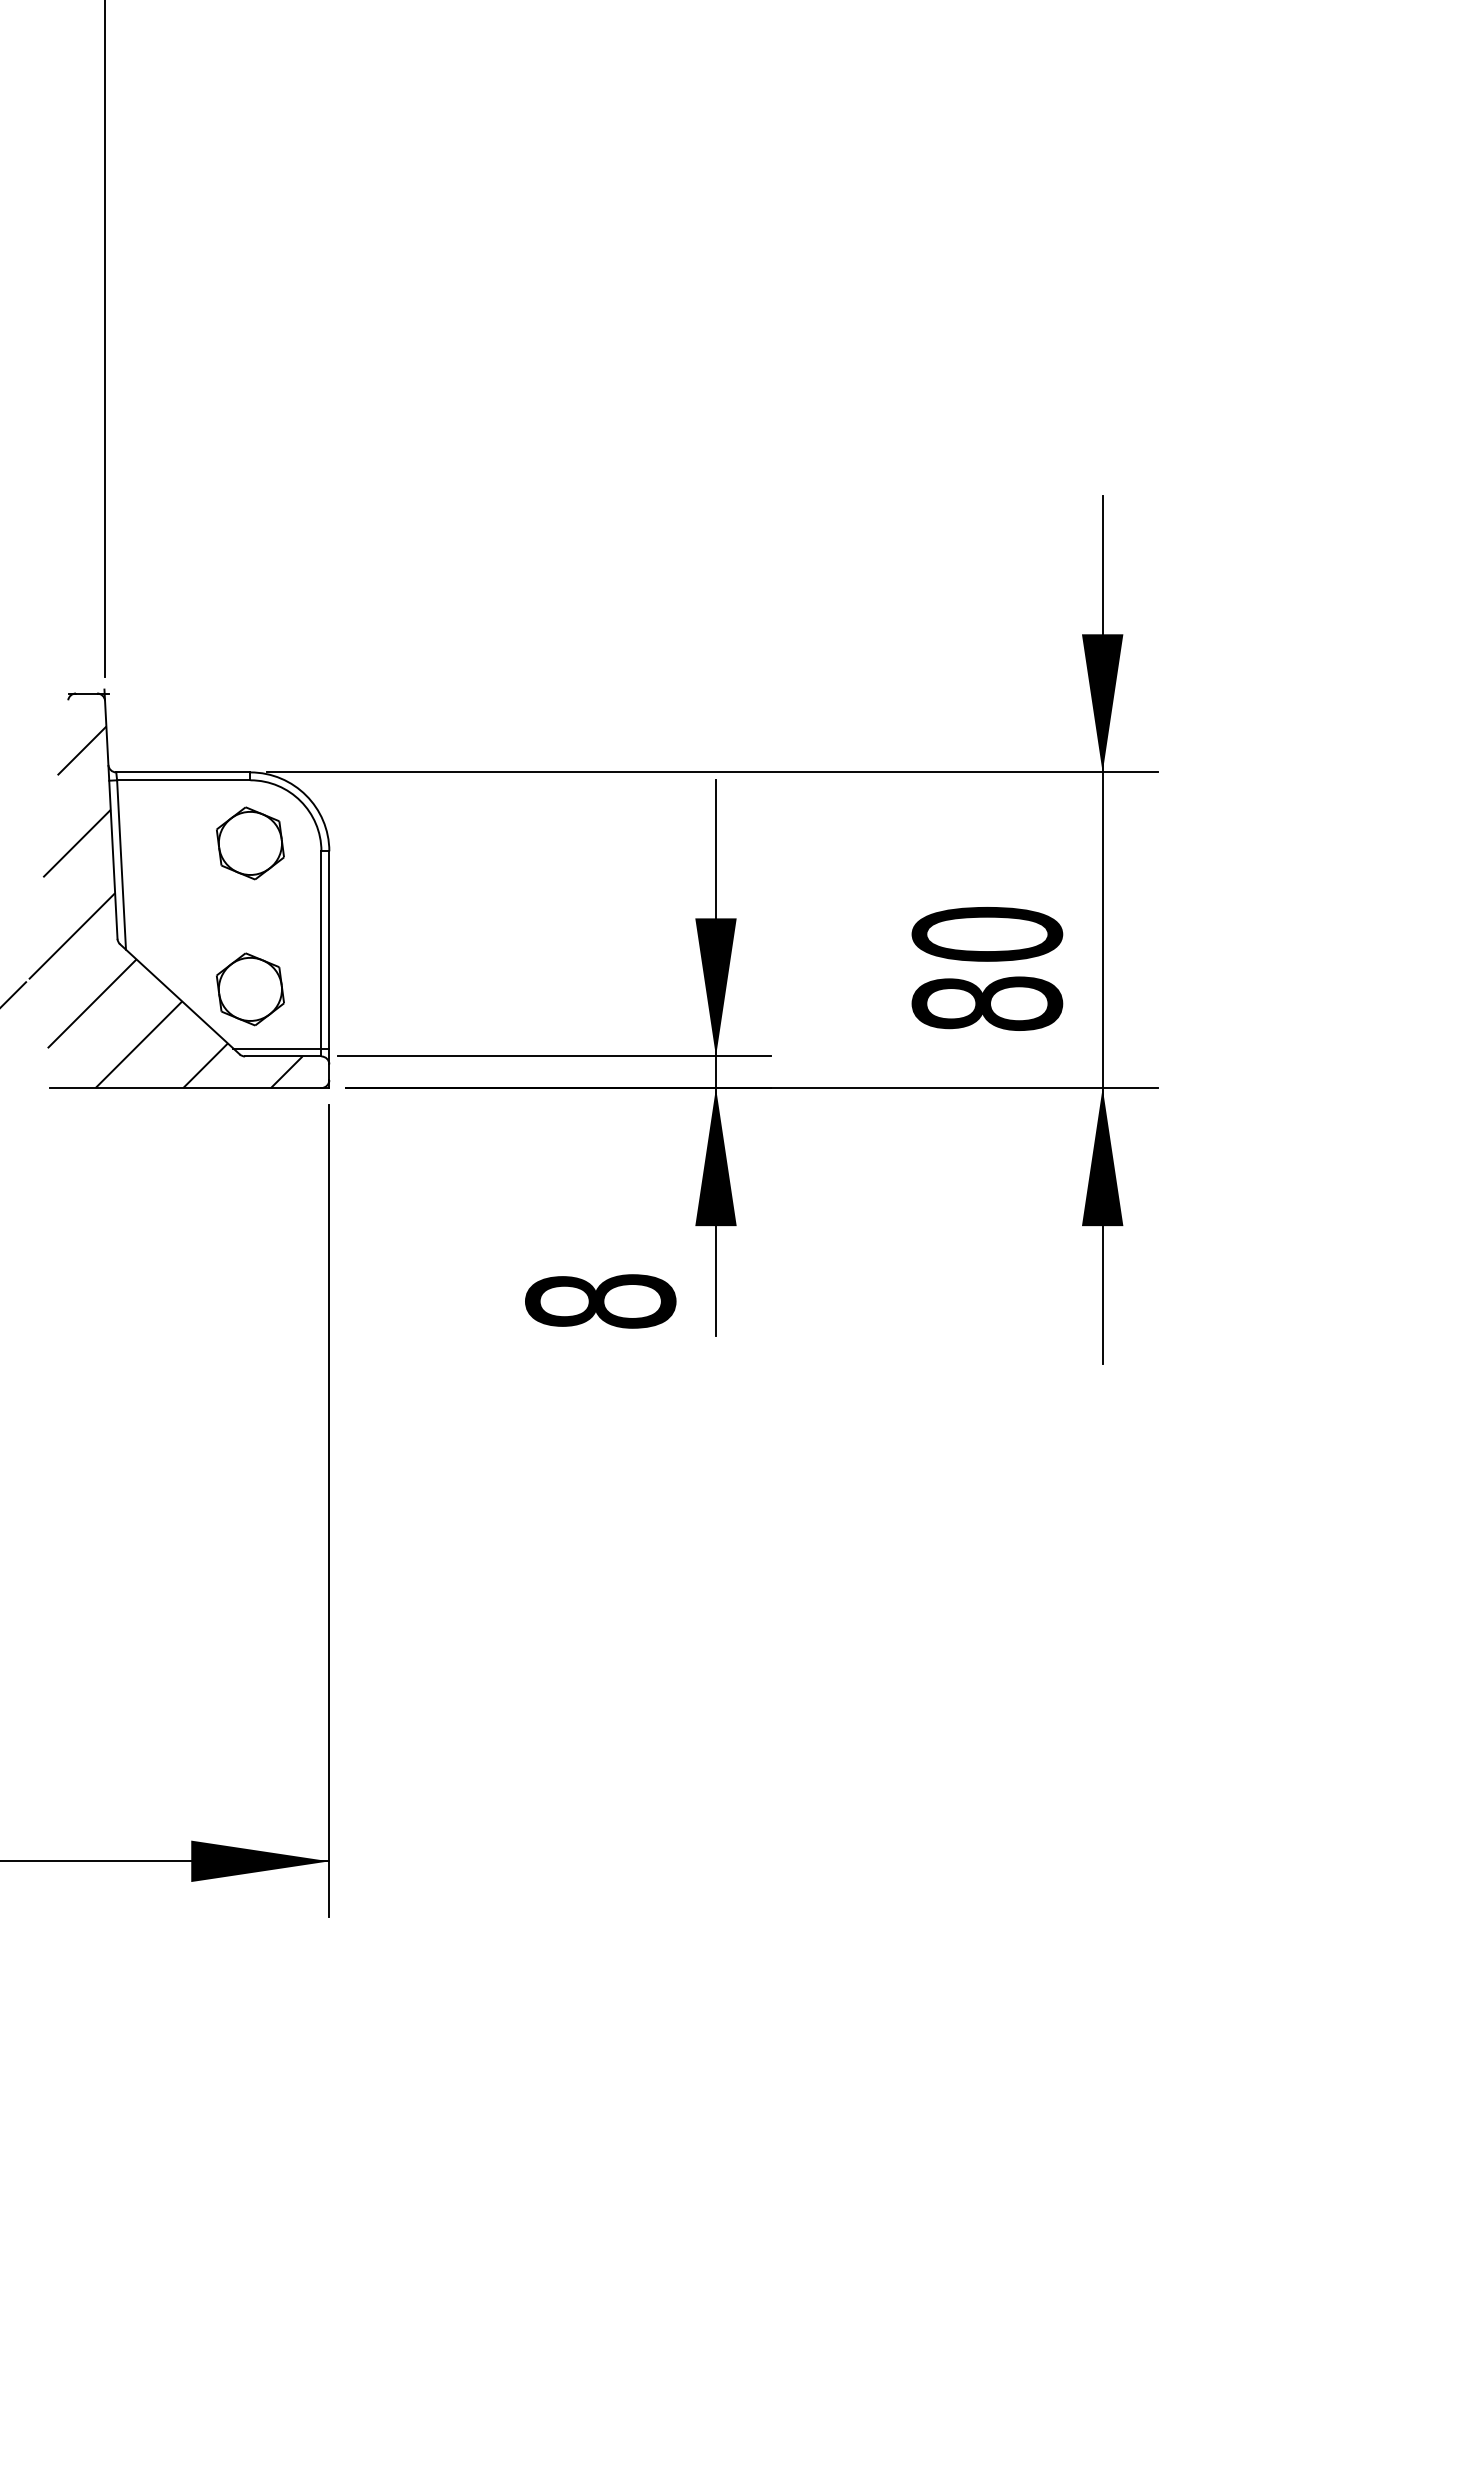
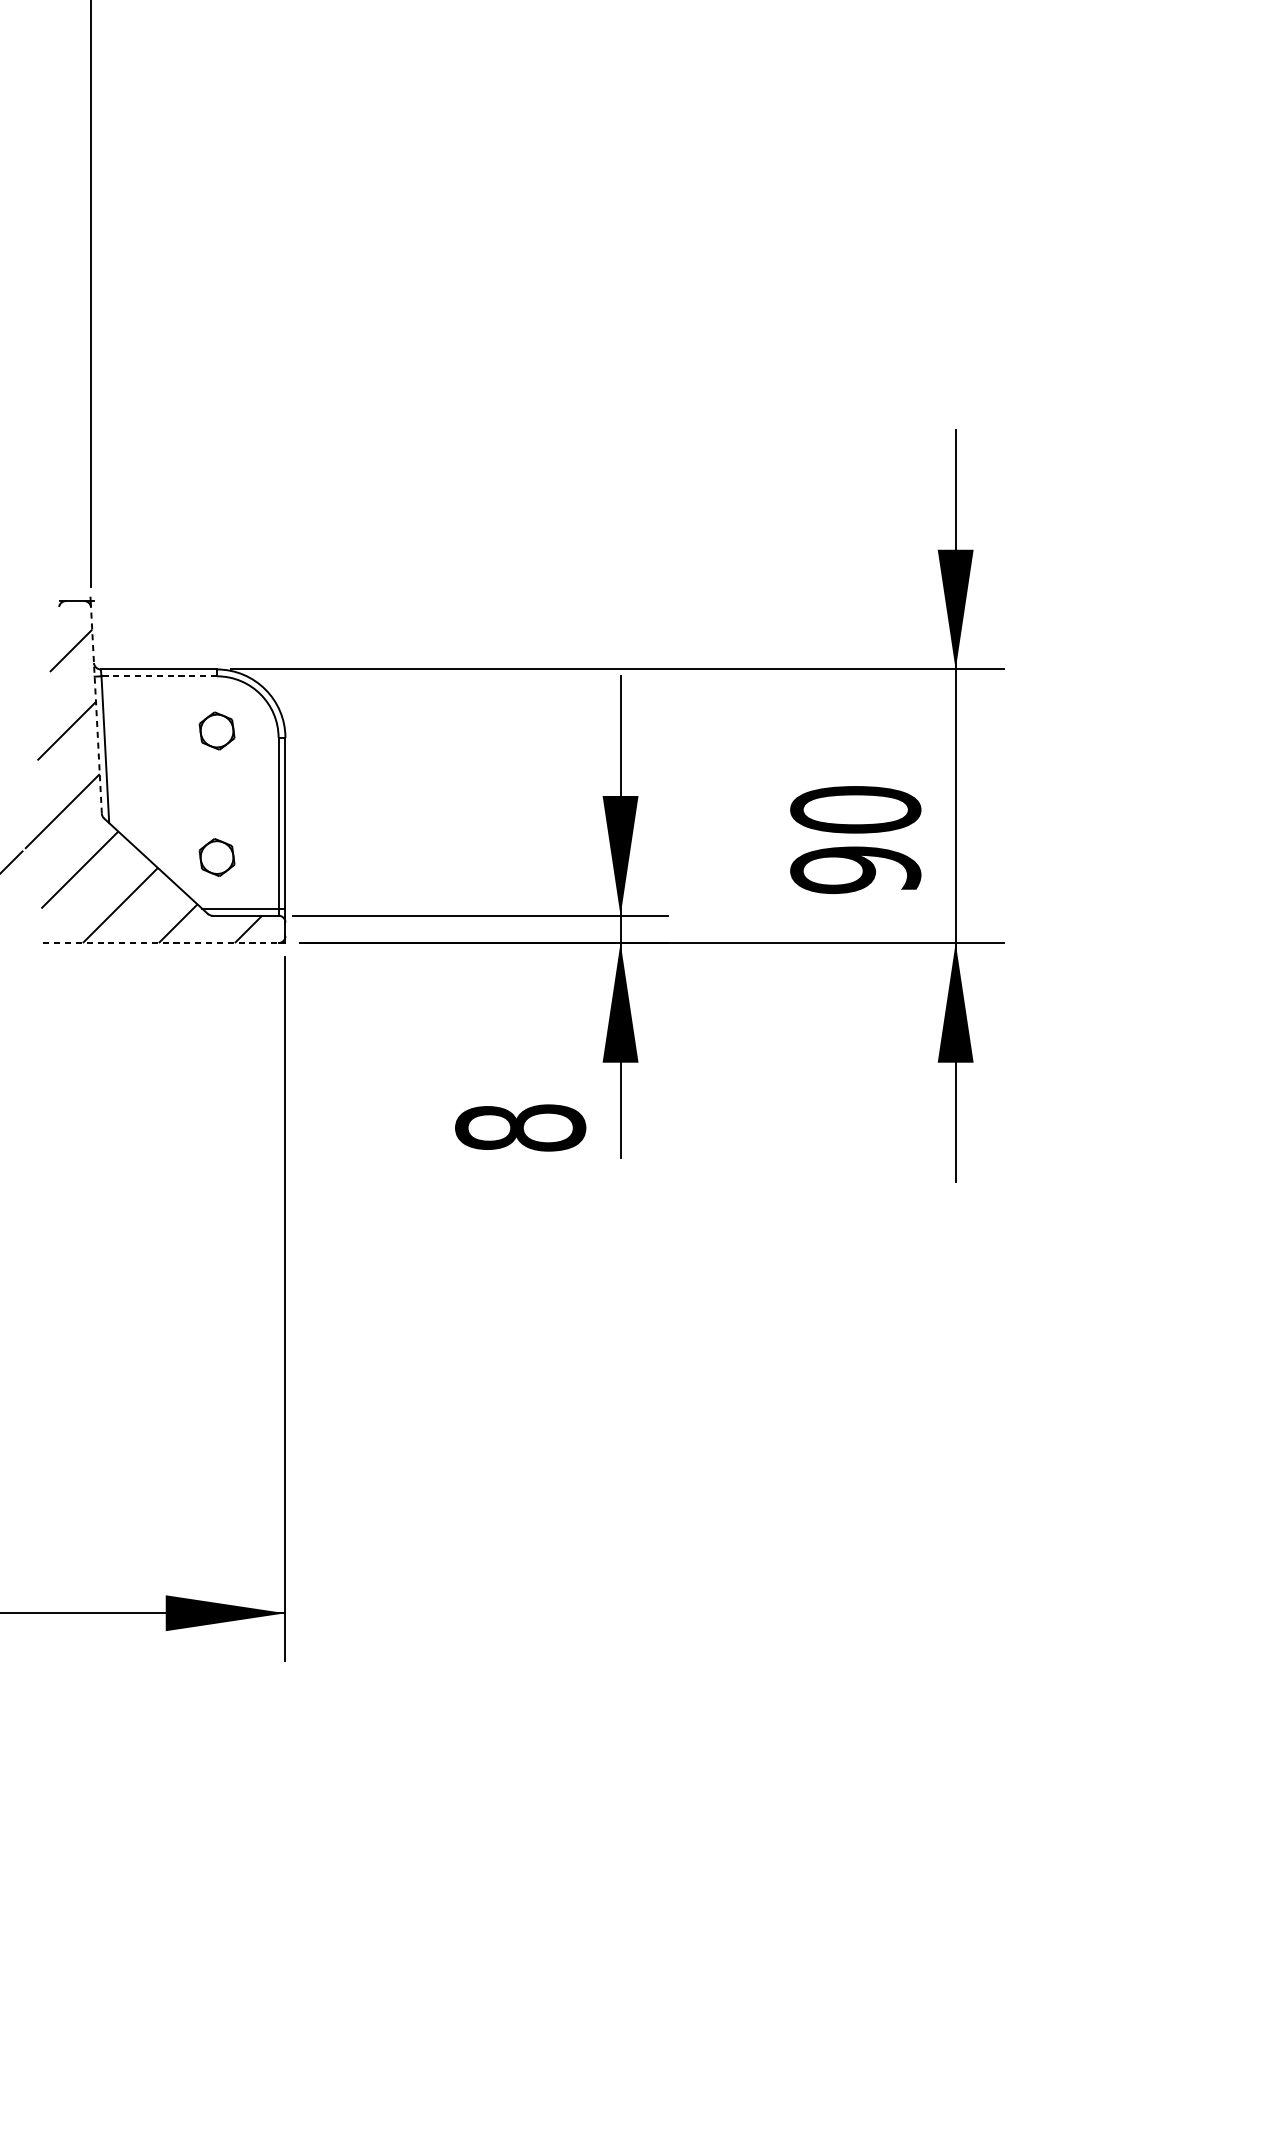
line: (183, 780) -> (159, 676), solid -> dashed
line: (111, 819) -> (96, 710), solid -> dashed
part: (250, 843) -> (217, 731), size x0.6
part: (250, 989) -> (217, 857), size x0.6
text: (987, 1003) -> (855, 869), 80 -> 90
line: (185, 1088) -> (160, 943), solid -> dashed

